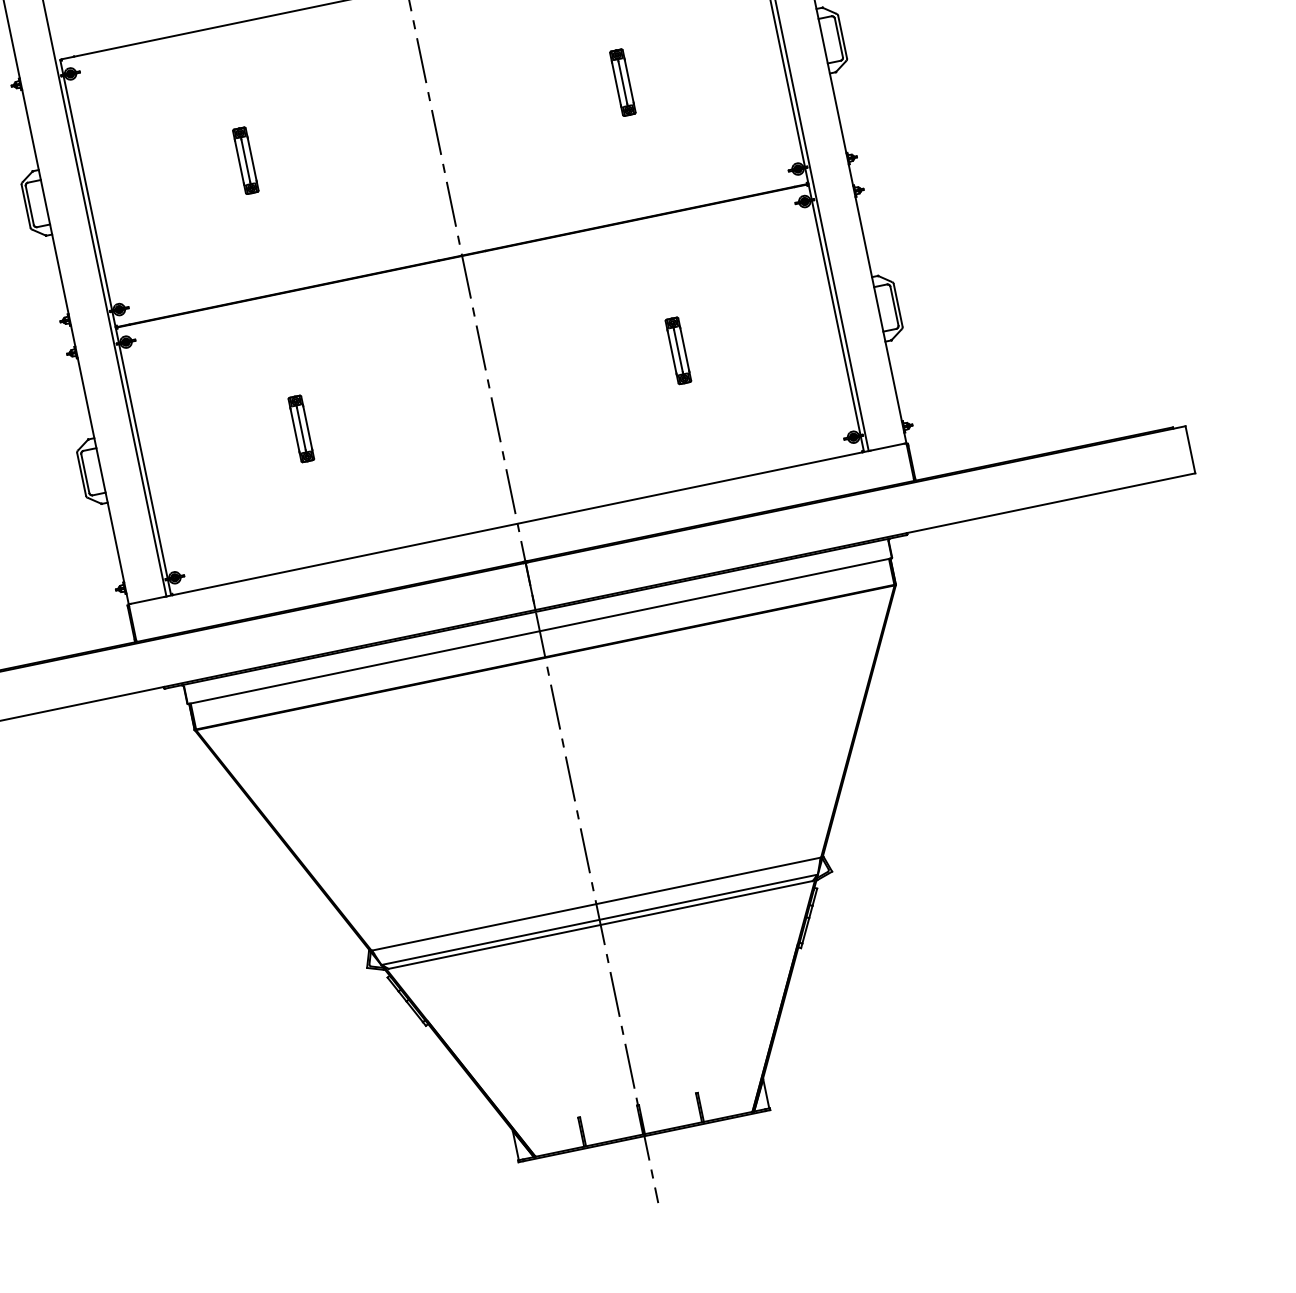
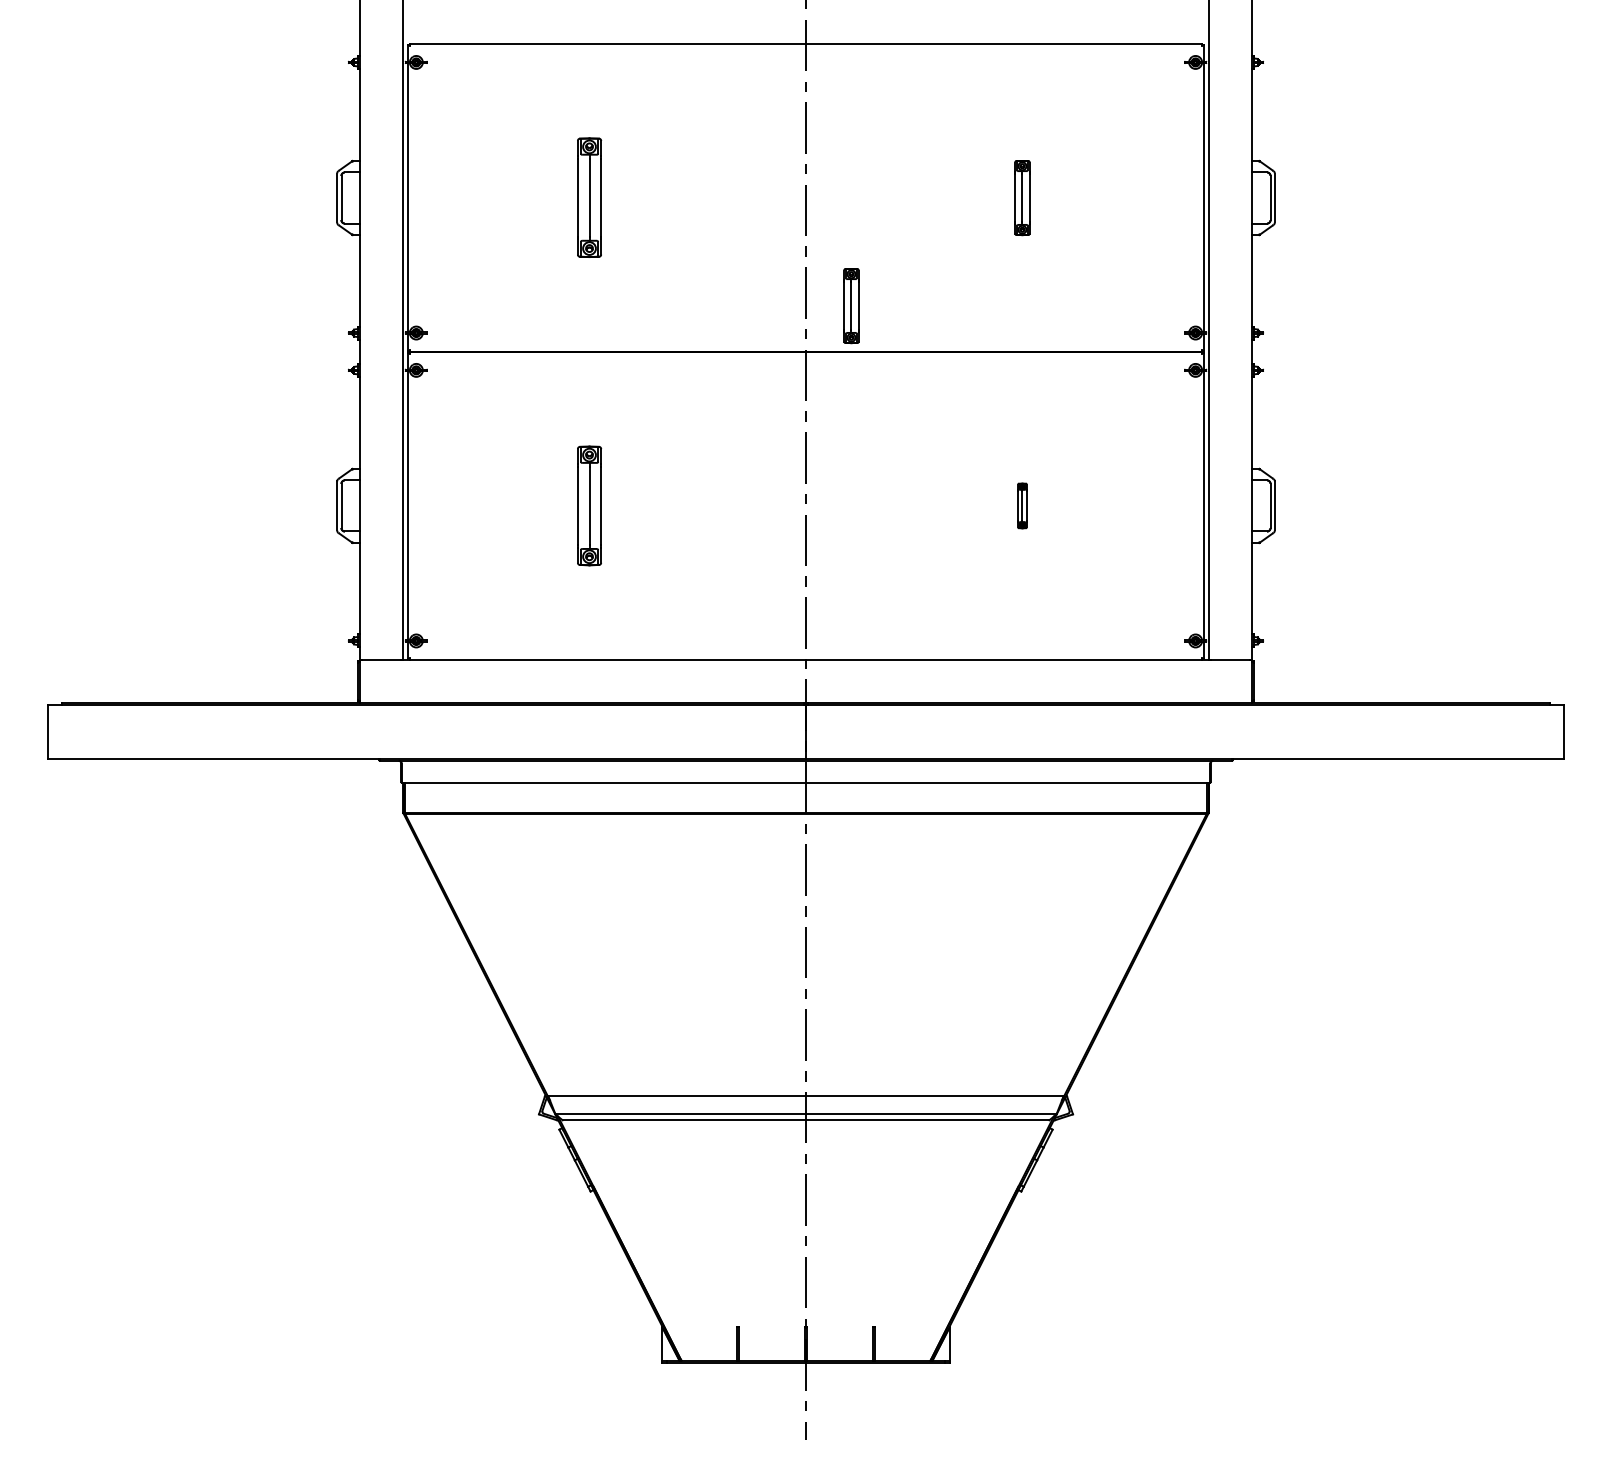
part: (245, 161) -> (589, 198), size x1.6
part: (493, 207) -> (851, 306), added
part: (678, 350) -> (1022, 505), size x0.6
part: (301, 428) -> (589, 505), size x1.6

